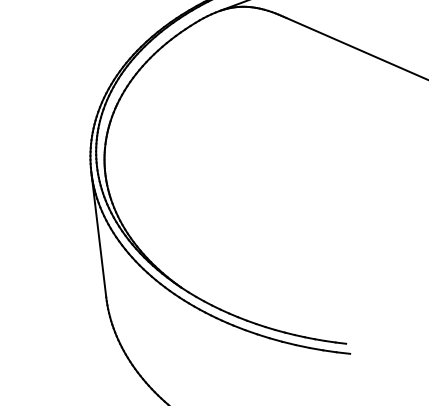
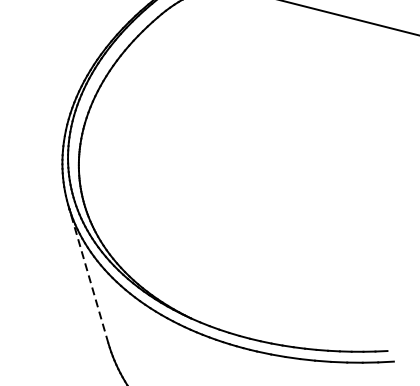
line: (98, 234) -> (87, 274), solid -> dashed

